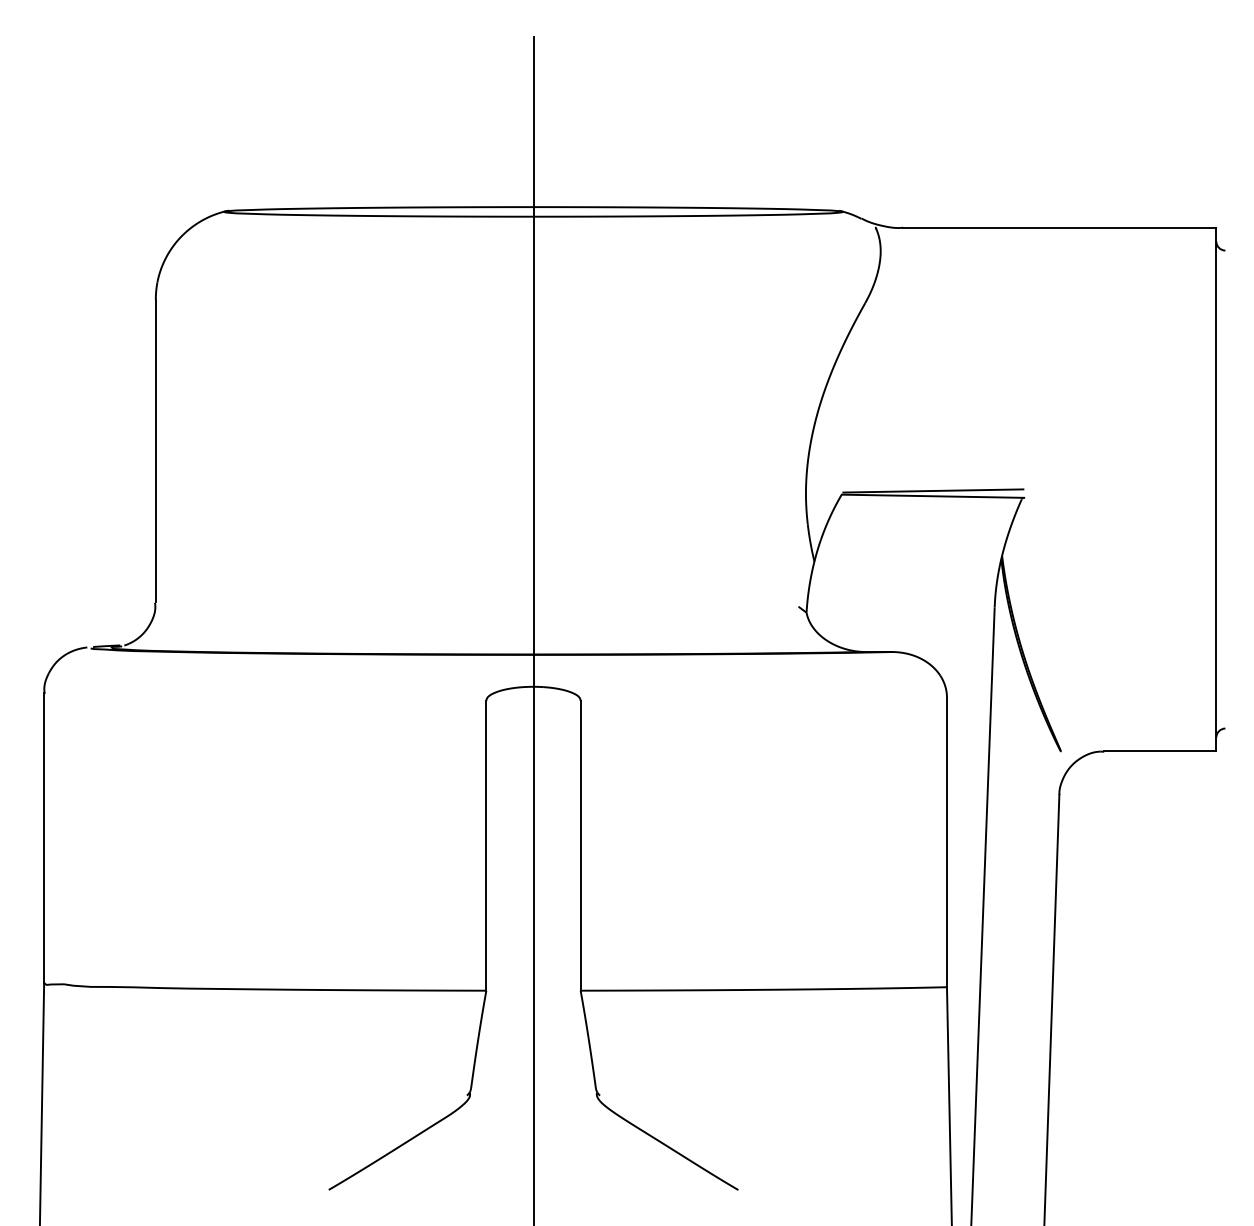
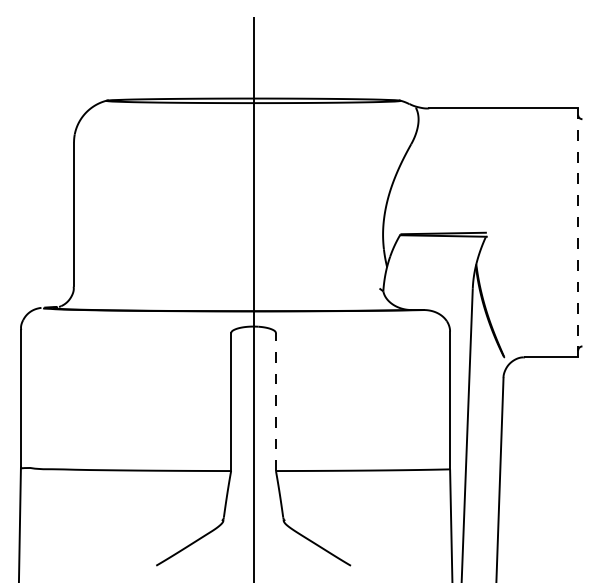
line: (1217, 490) -> (578, 233), solid -> dashed
line: (579, 846) -> (275, 402), solid -> dashed

